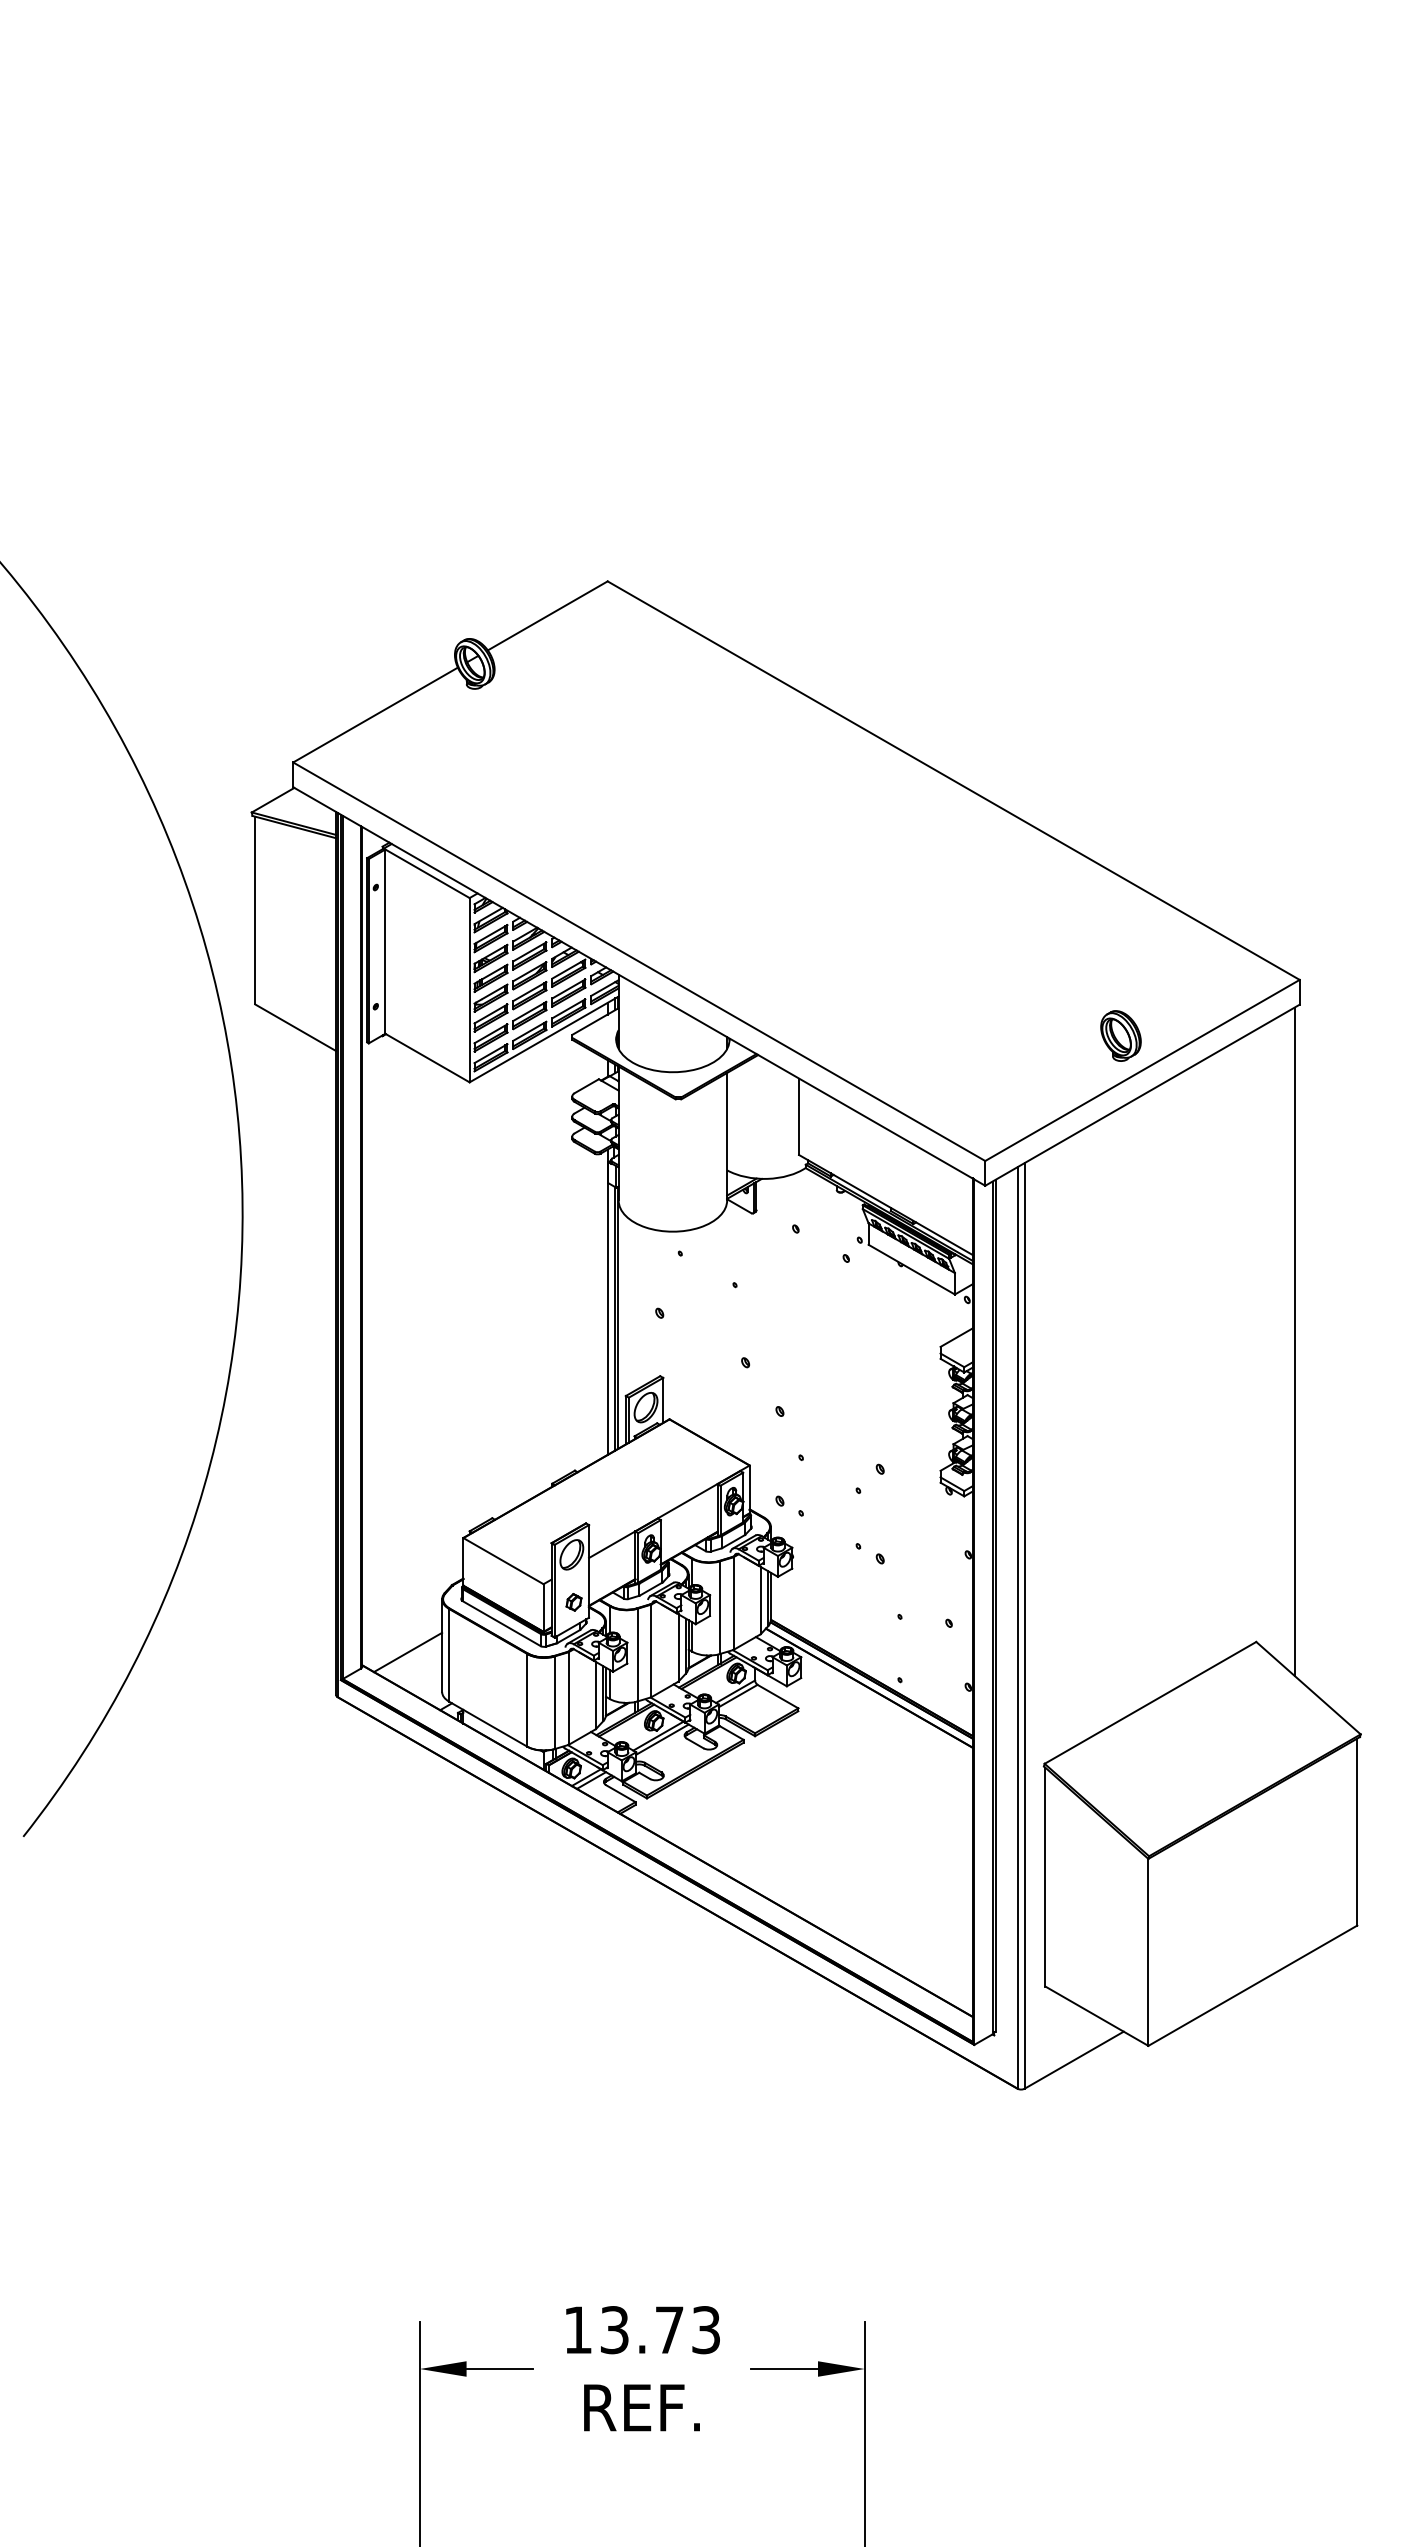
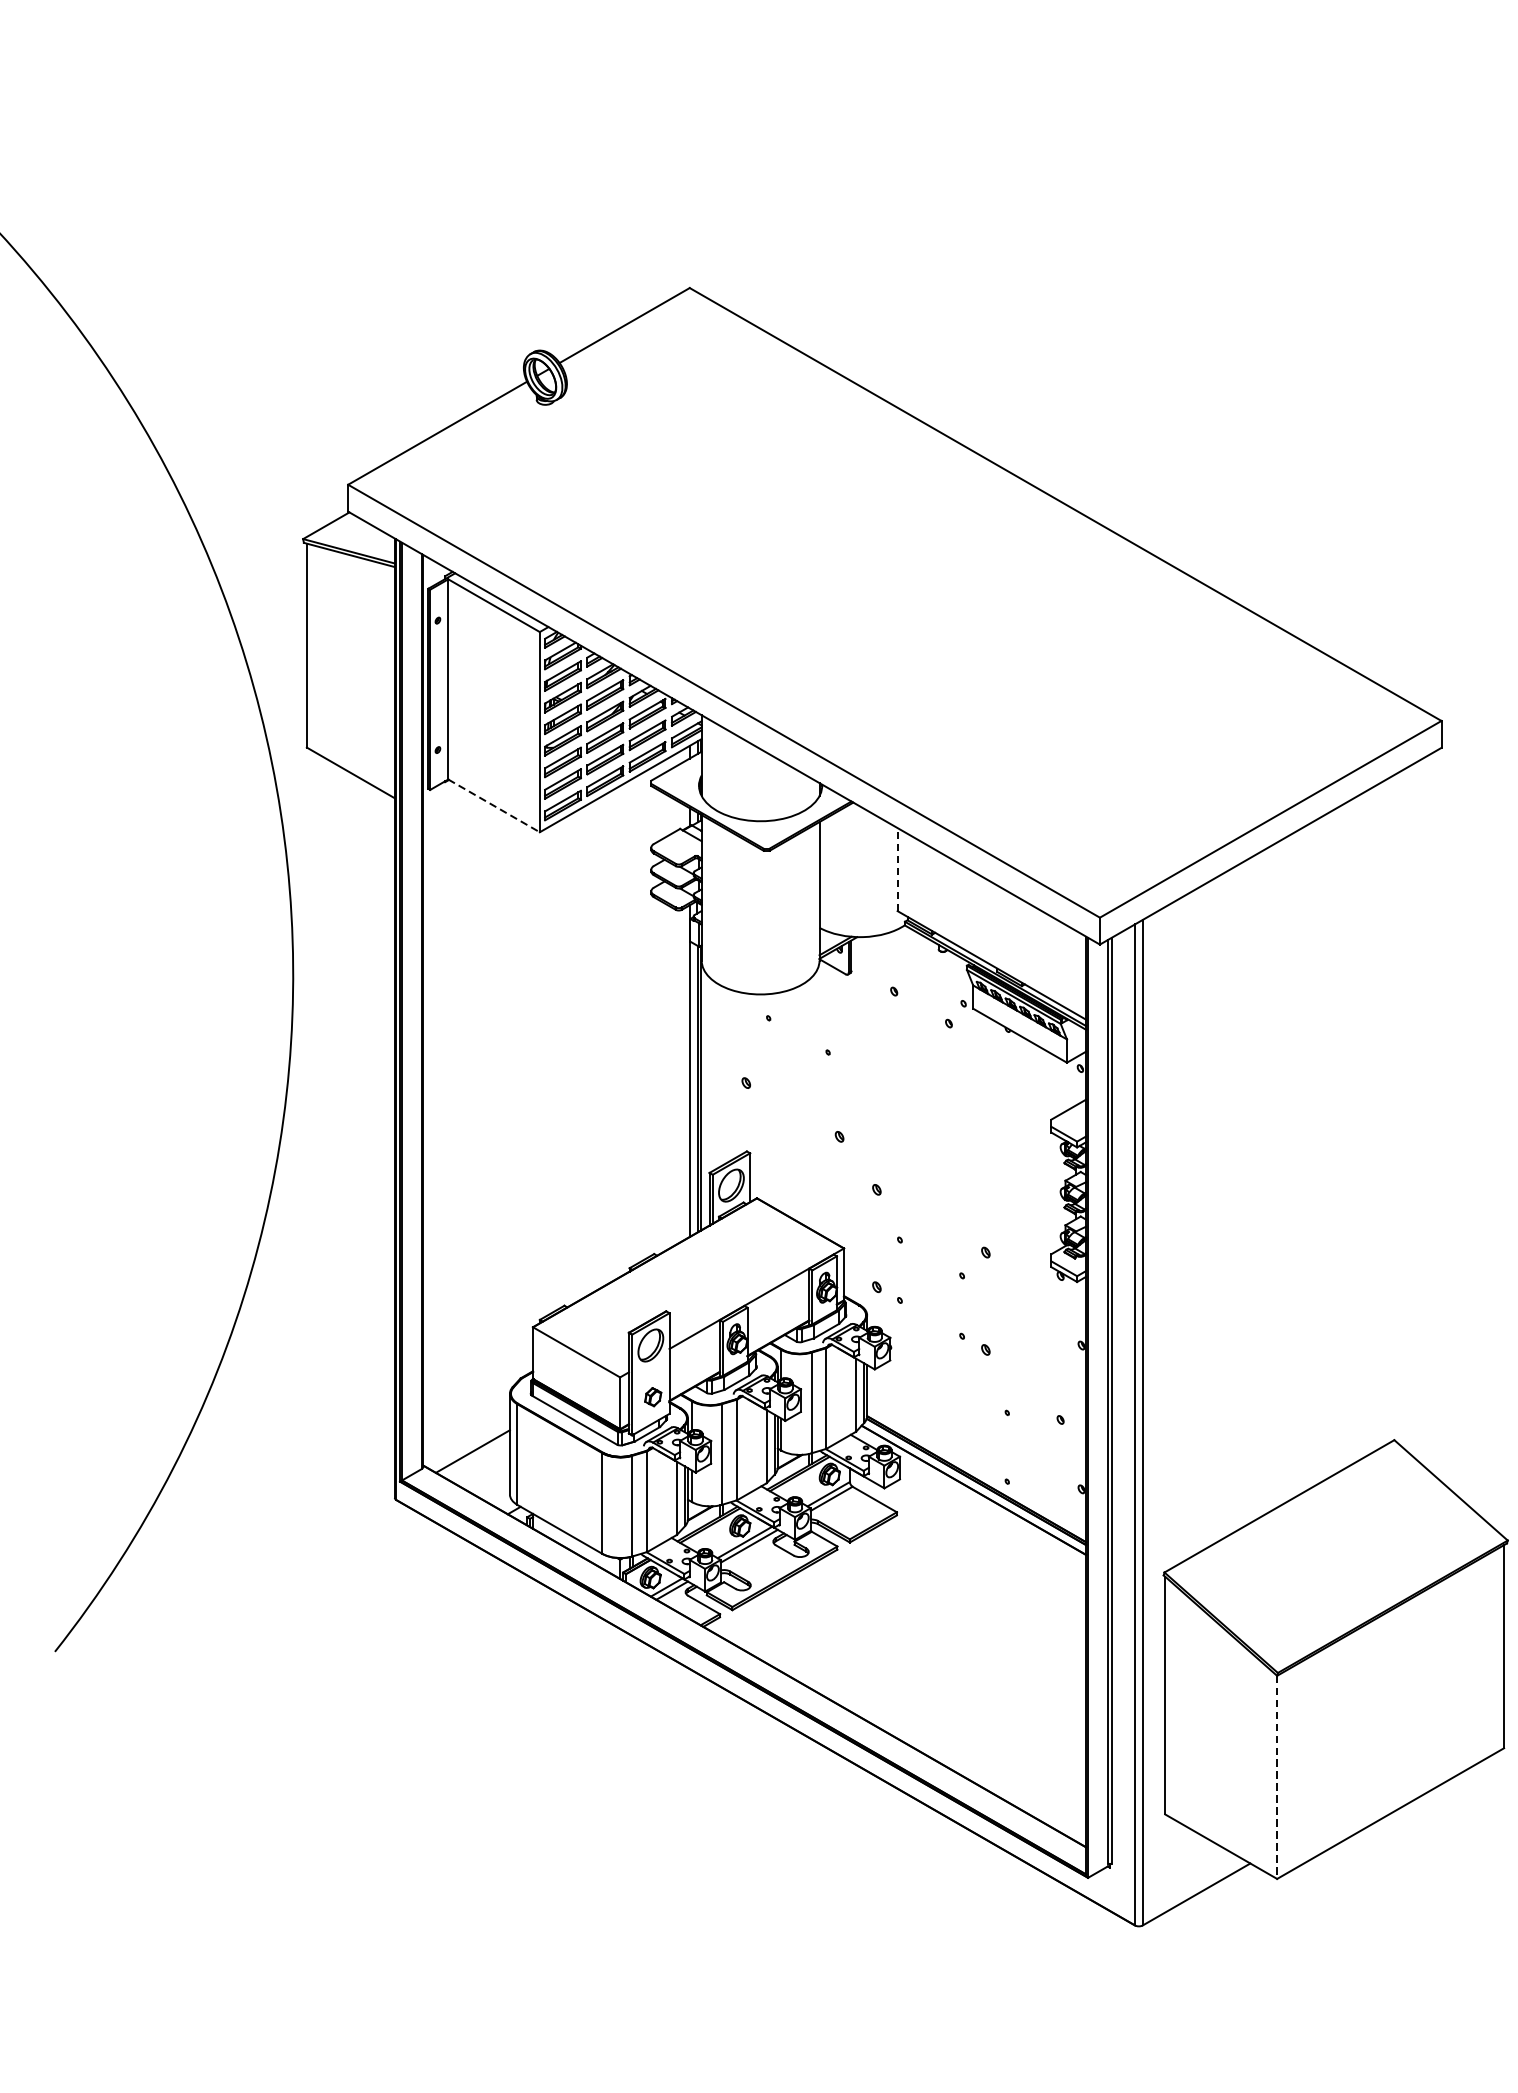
part: (1120, 1035) -> (1246, 781), removed
line: (427, 1058) -> (494, 806), solid -> dashed
line: (799, 1116) -> (898, 869), solid -> dashed
line: (1294, 1341) -> (1435, 1113), removed
line: (1148, 1952) -> (1277, 1777), solid -> dashed

